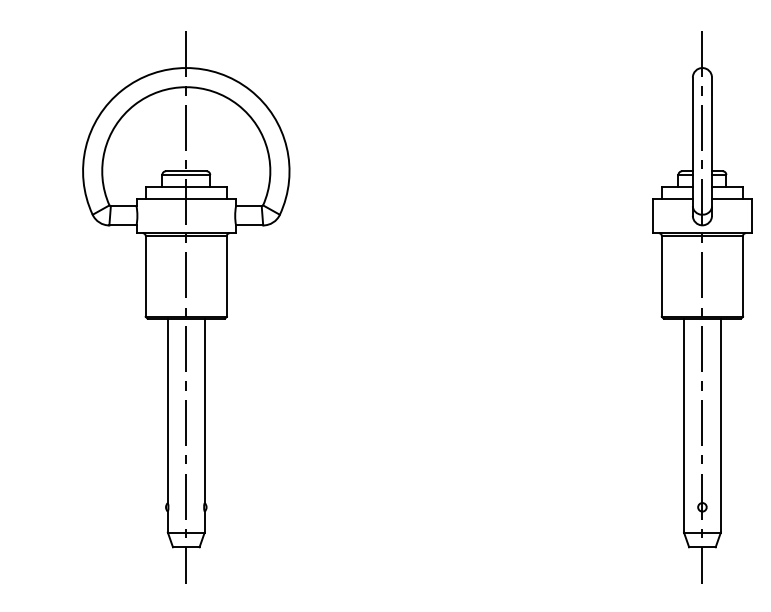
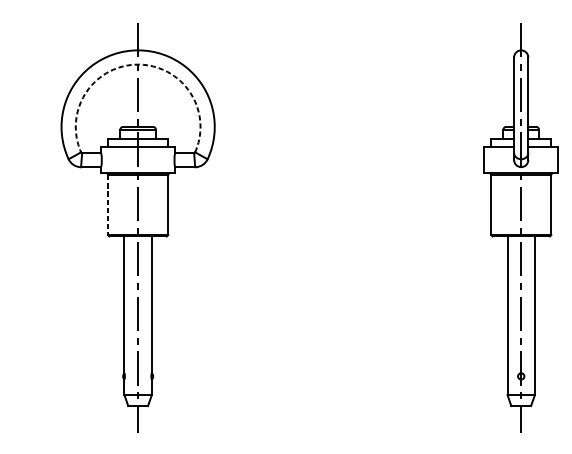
arc: (186, 87) -> (138, 64), solid -> dashed
line: (145, 277) -> (107, 205), solid -> dashed

